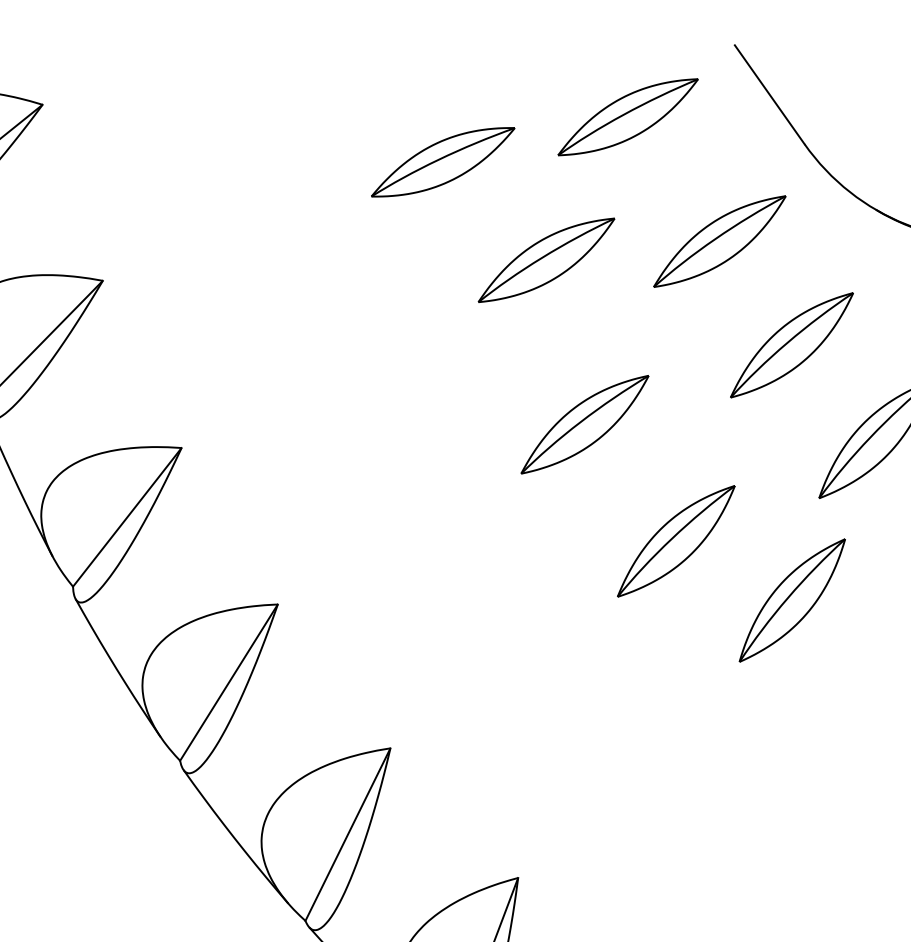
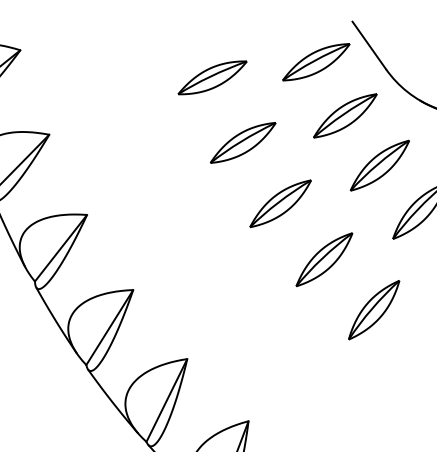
part: (628, 117) -> (316, 62), moved
part: (547, 259) -> (243, 142), moved
part: (793, 601) -> (374, 310), moved

